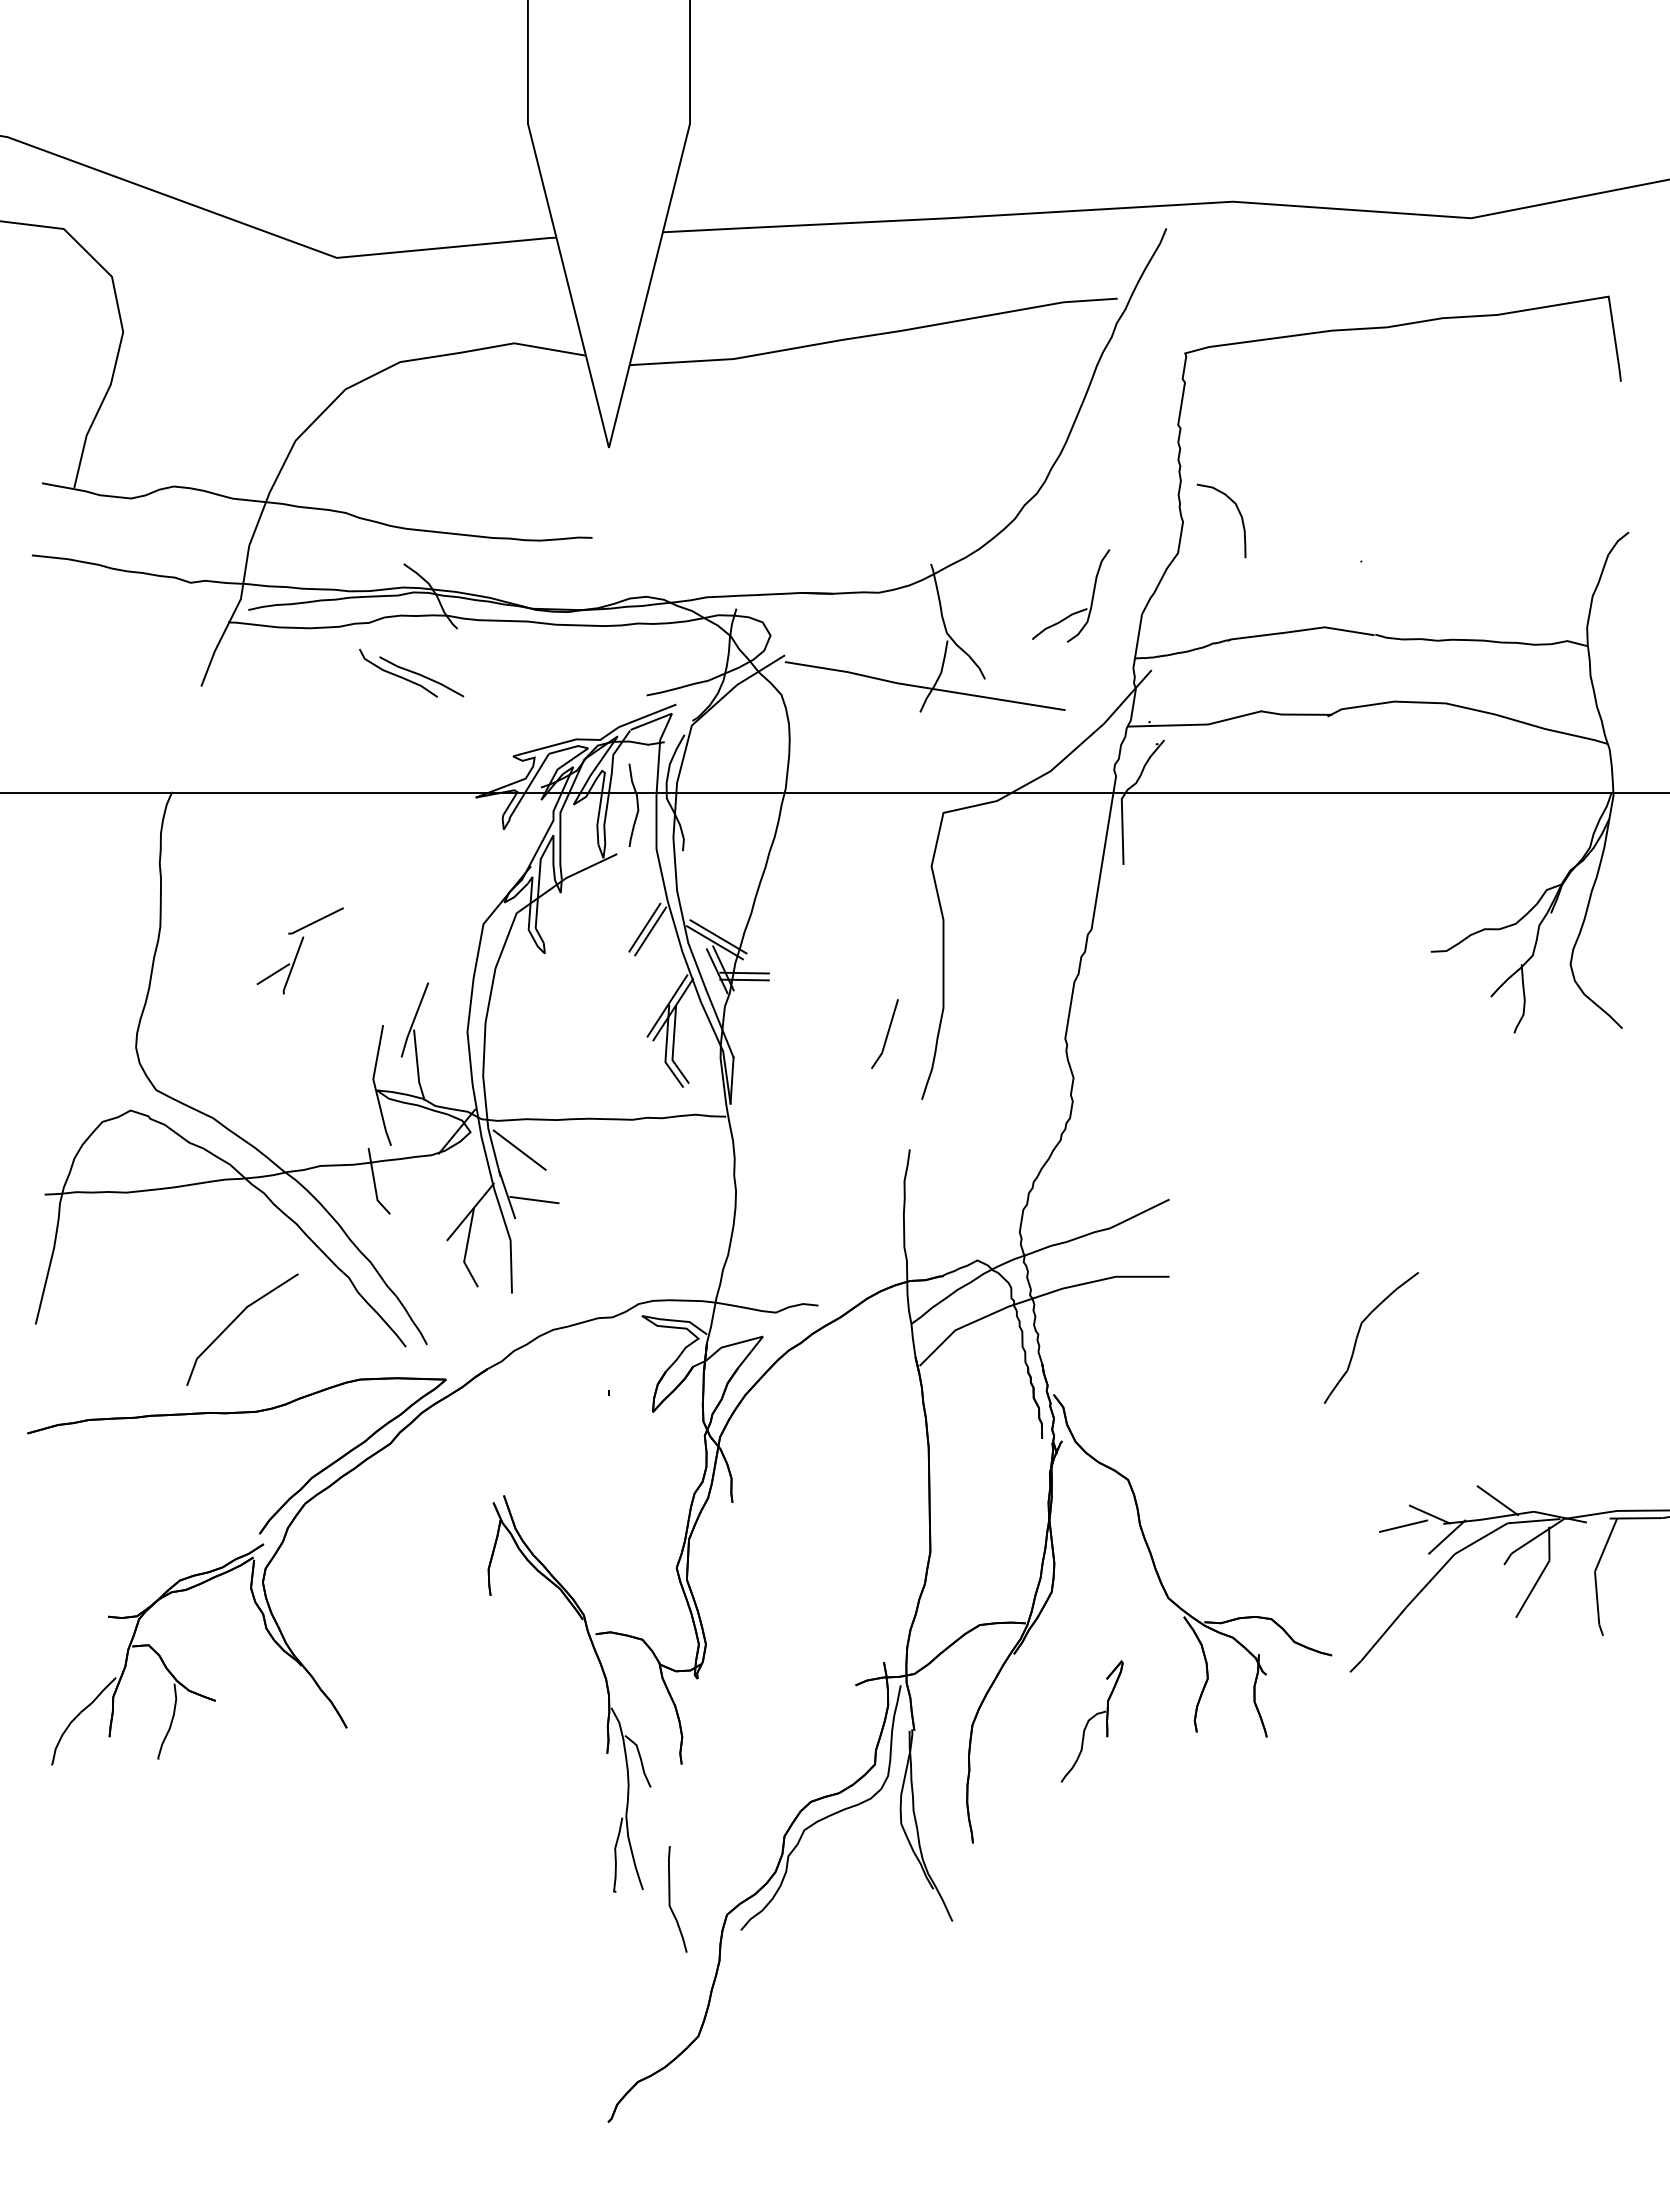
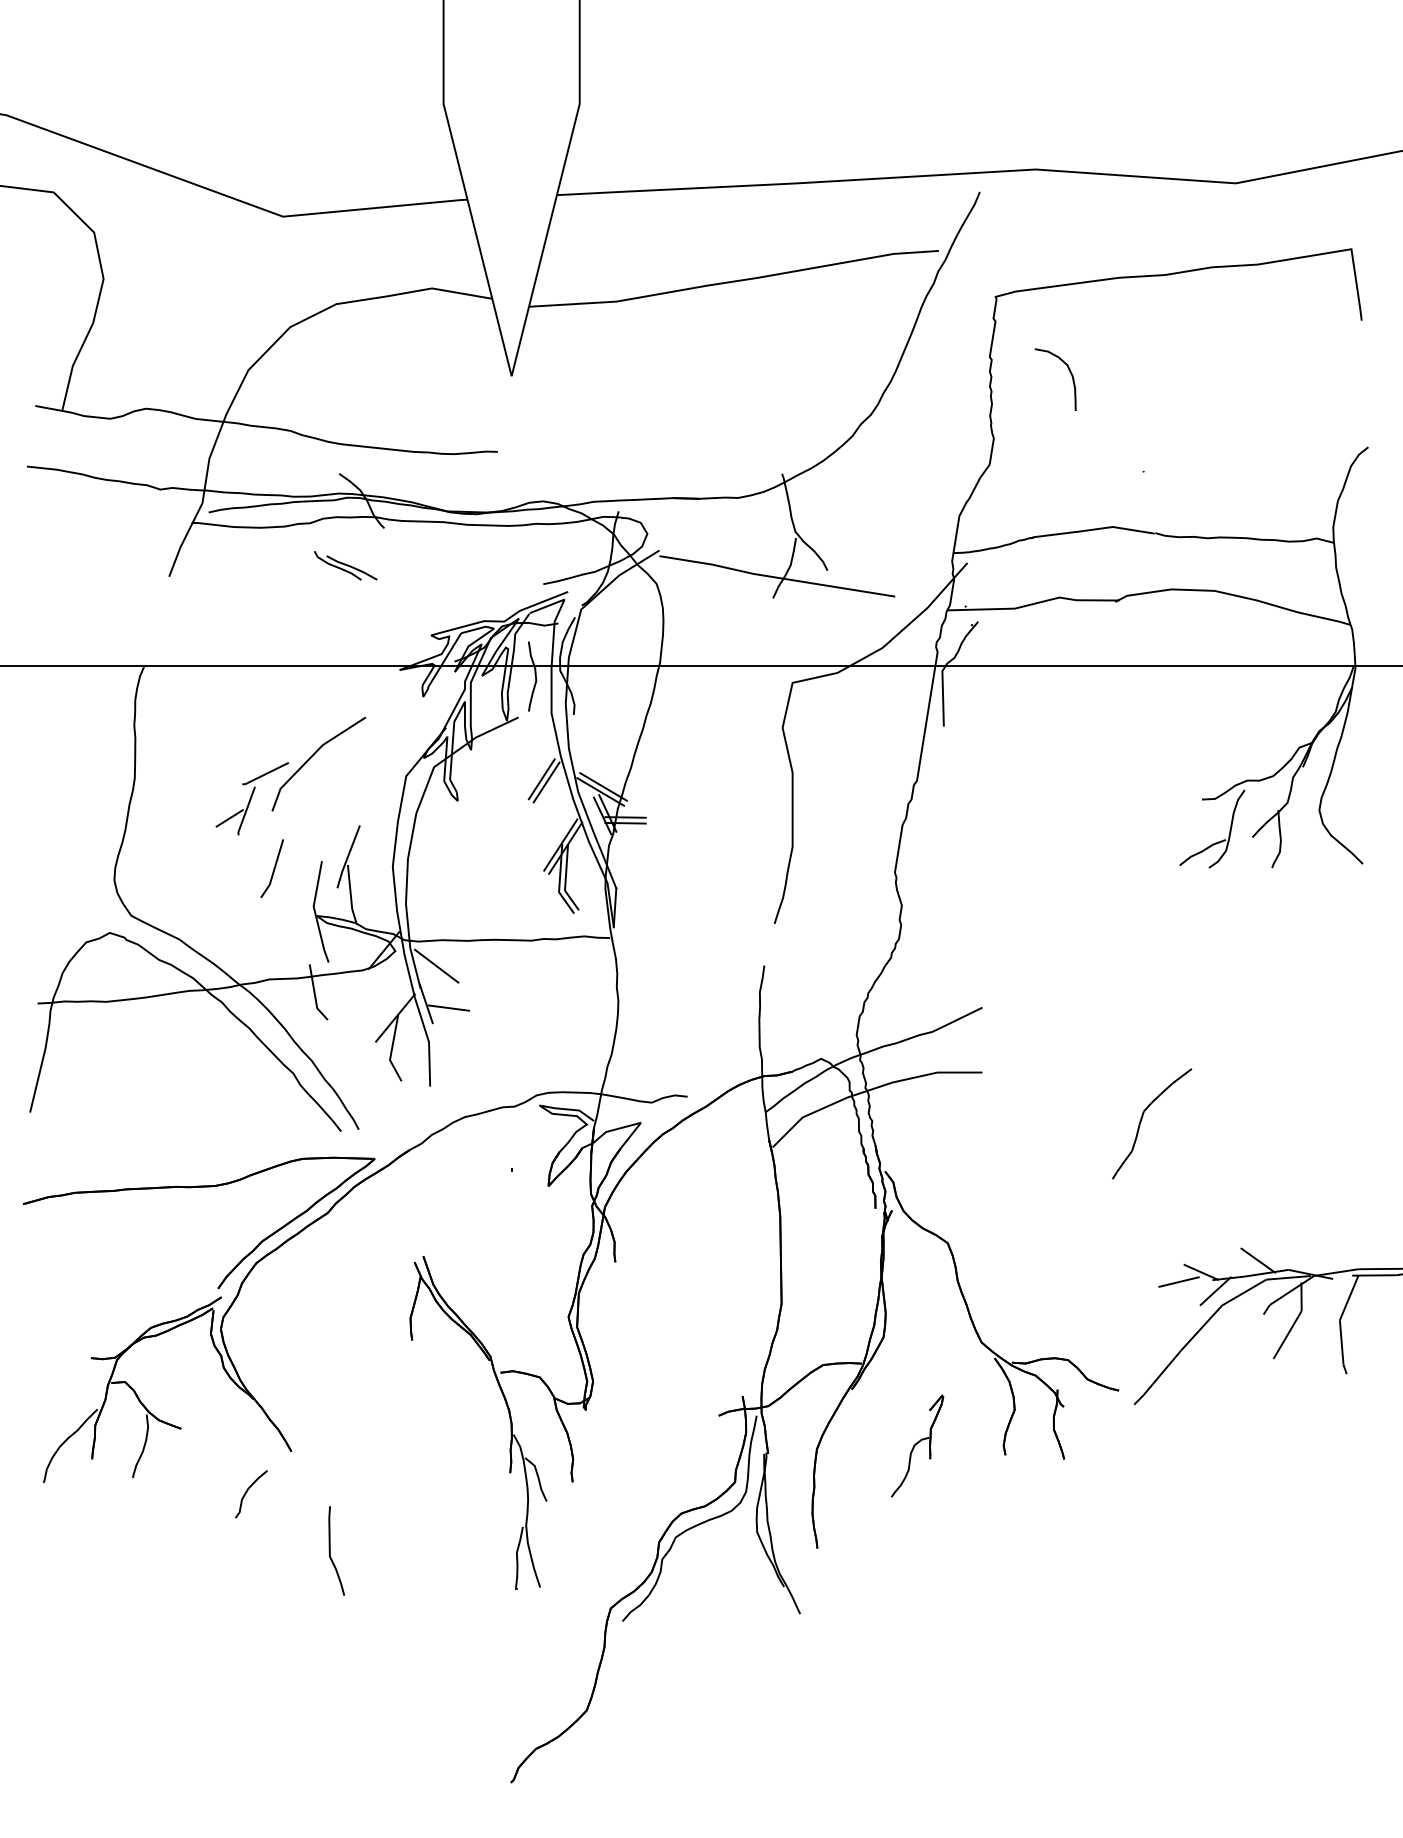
curve: (1238, 512) -> (1069, 372), moved
part: (1076, 611) -> (1216, 842), moved
part: (411, 673) -> (345, 565), size x0.71
line: (886, 1034) -> (273, 869), moved
line: (234, 1321) -> (312, 757), moved
curve: (294, 1776) -> (247, 1492), added
curve: (670, 1899) -> (330, 1551), moved

